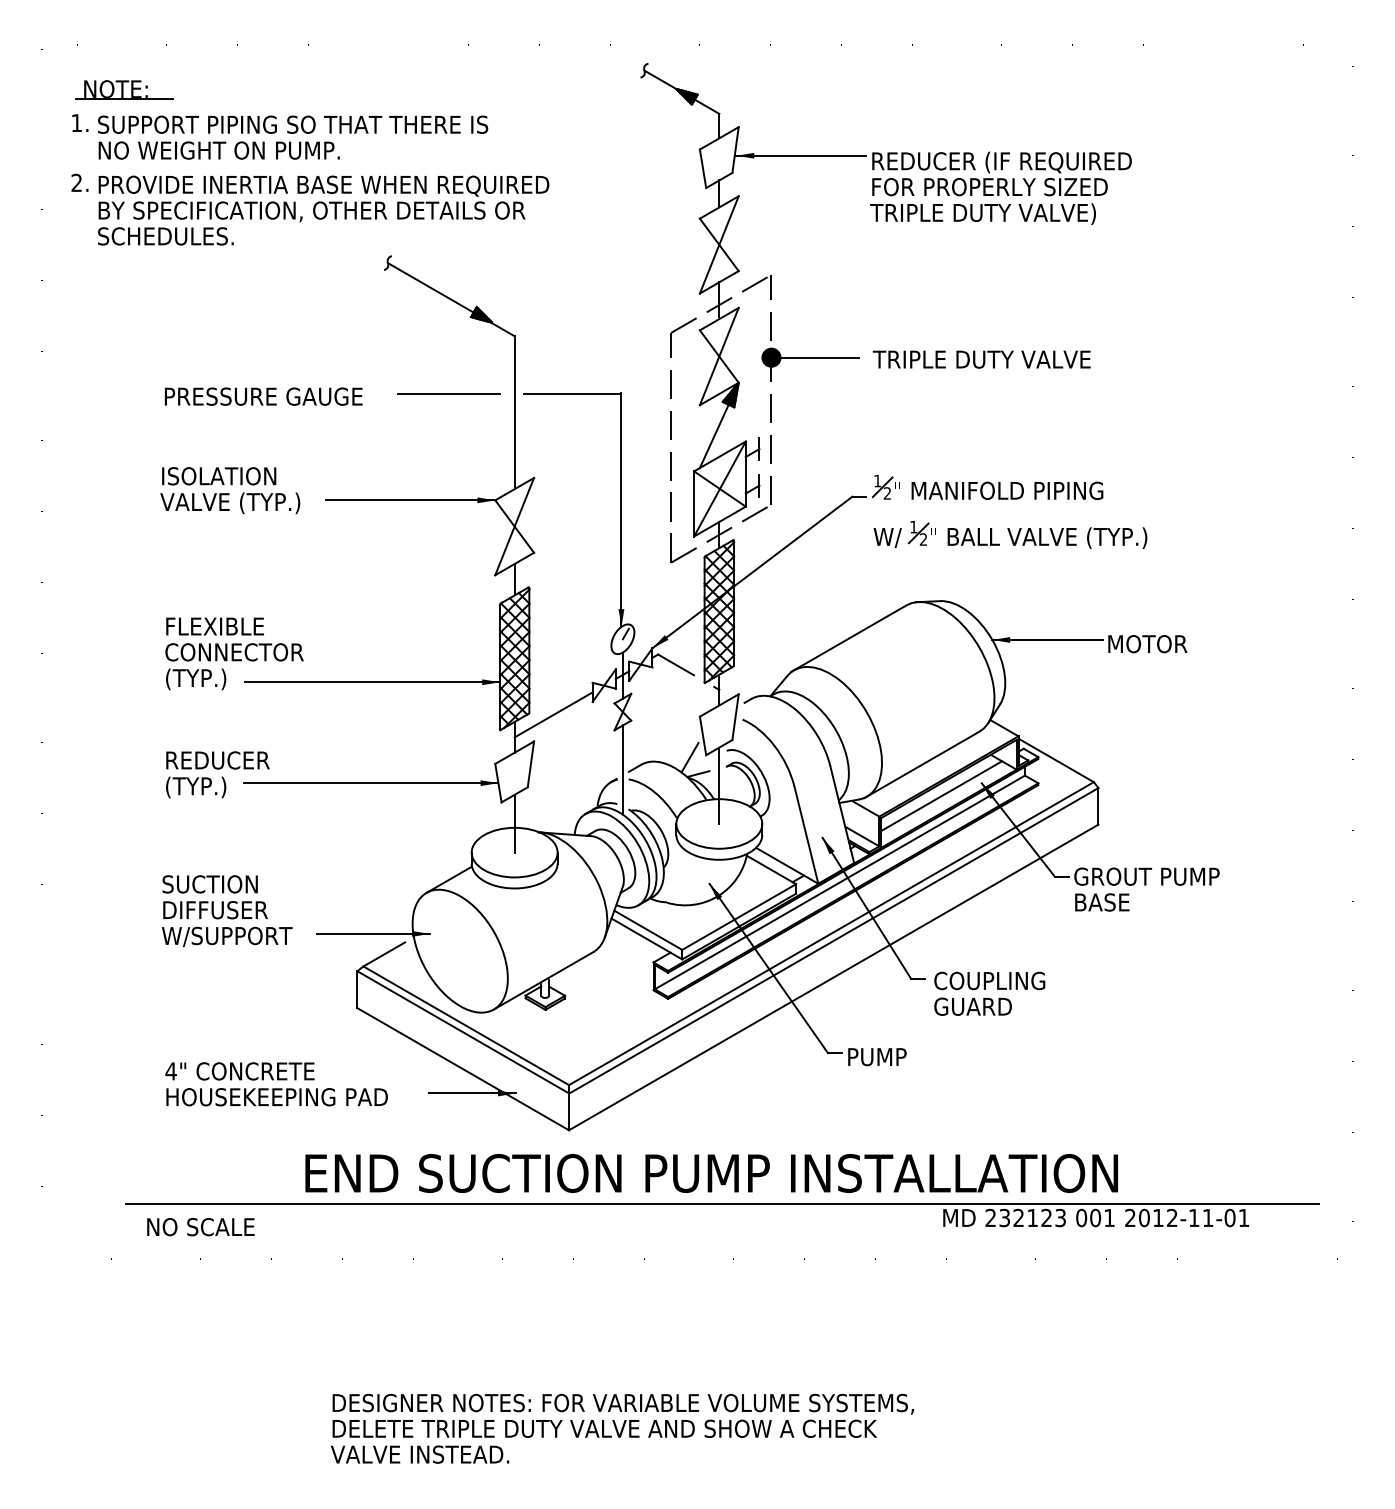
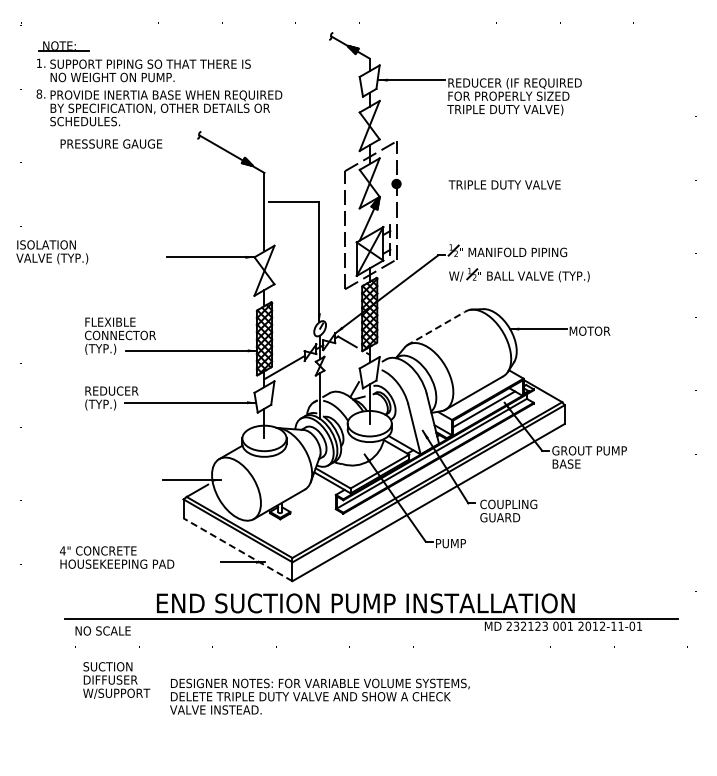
text: (77, 181) -> (39, 93), 2. -> 8.
line: (814, 356) -> (418, 183), removed
line: (448, 393) -> (230, 202), removed
text: (263, 395) -> (111, 143), moved
text: (230, 490) -> (52, 252), moved
line: (849, 638) -> (436, 328), solid -> dashed
text: (226, 911) -> (116, 680), moved
line: (464, 1068) -> (238, 549), solid -> dashed
text: (277, 1084) -> (117, 557), moved
text: (621, 1428) -> (319, 696), moved

